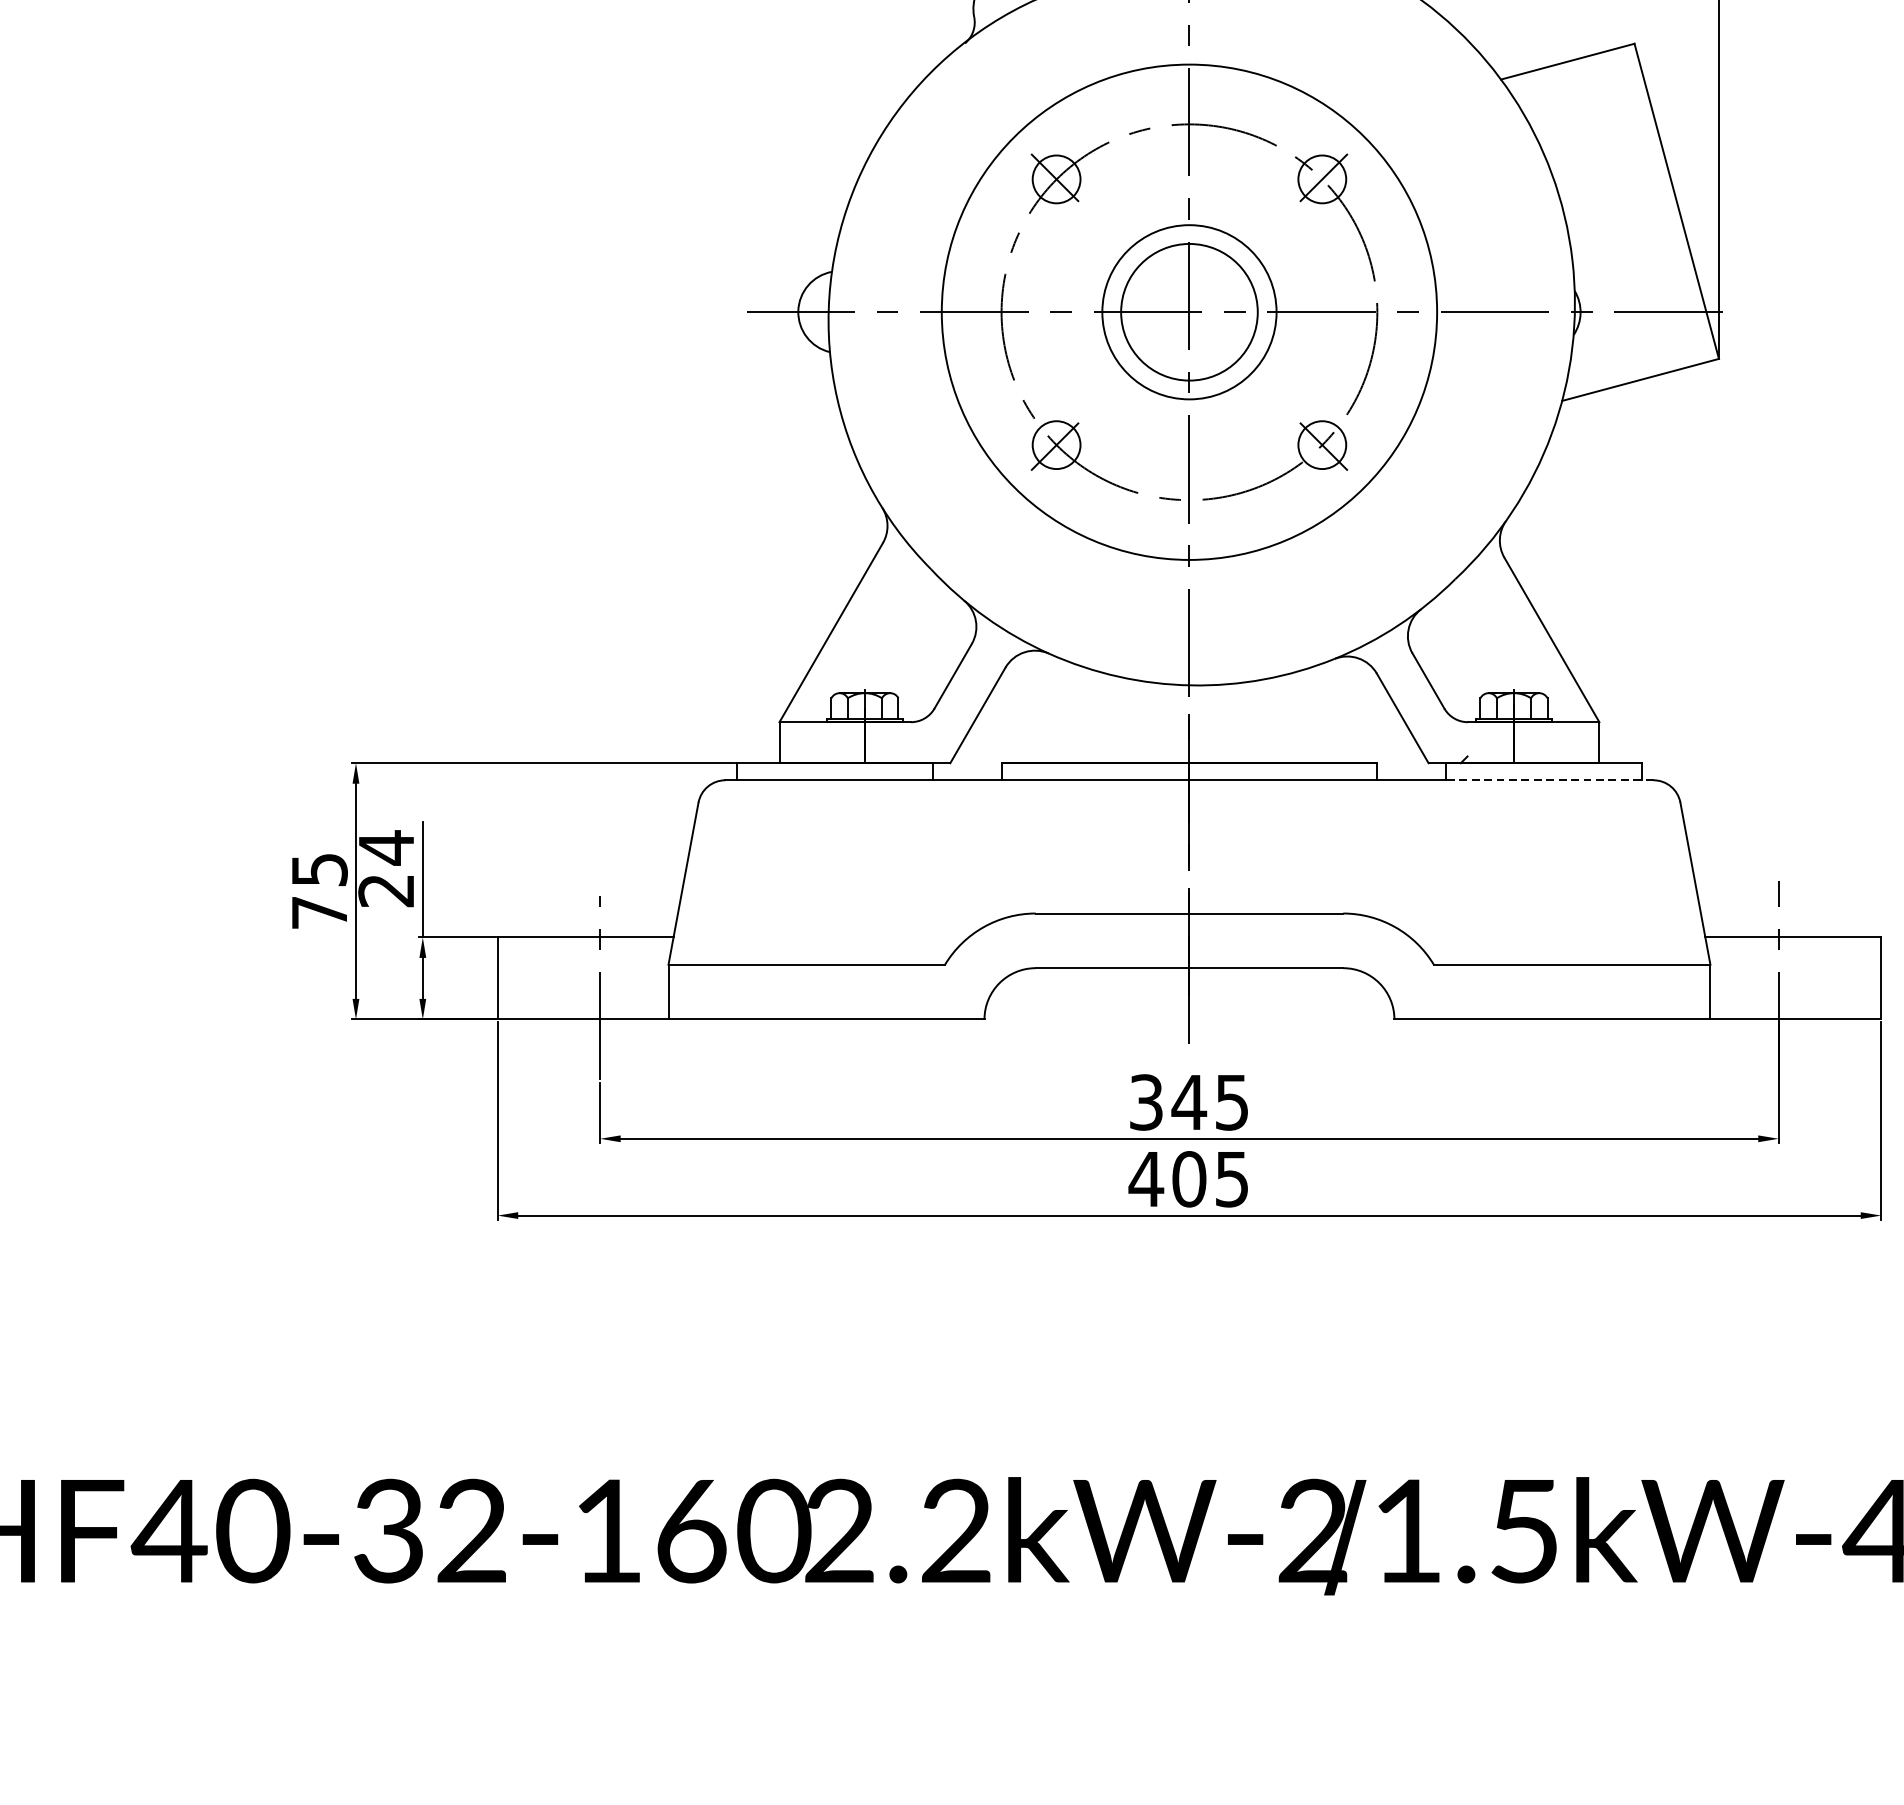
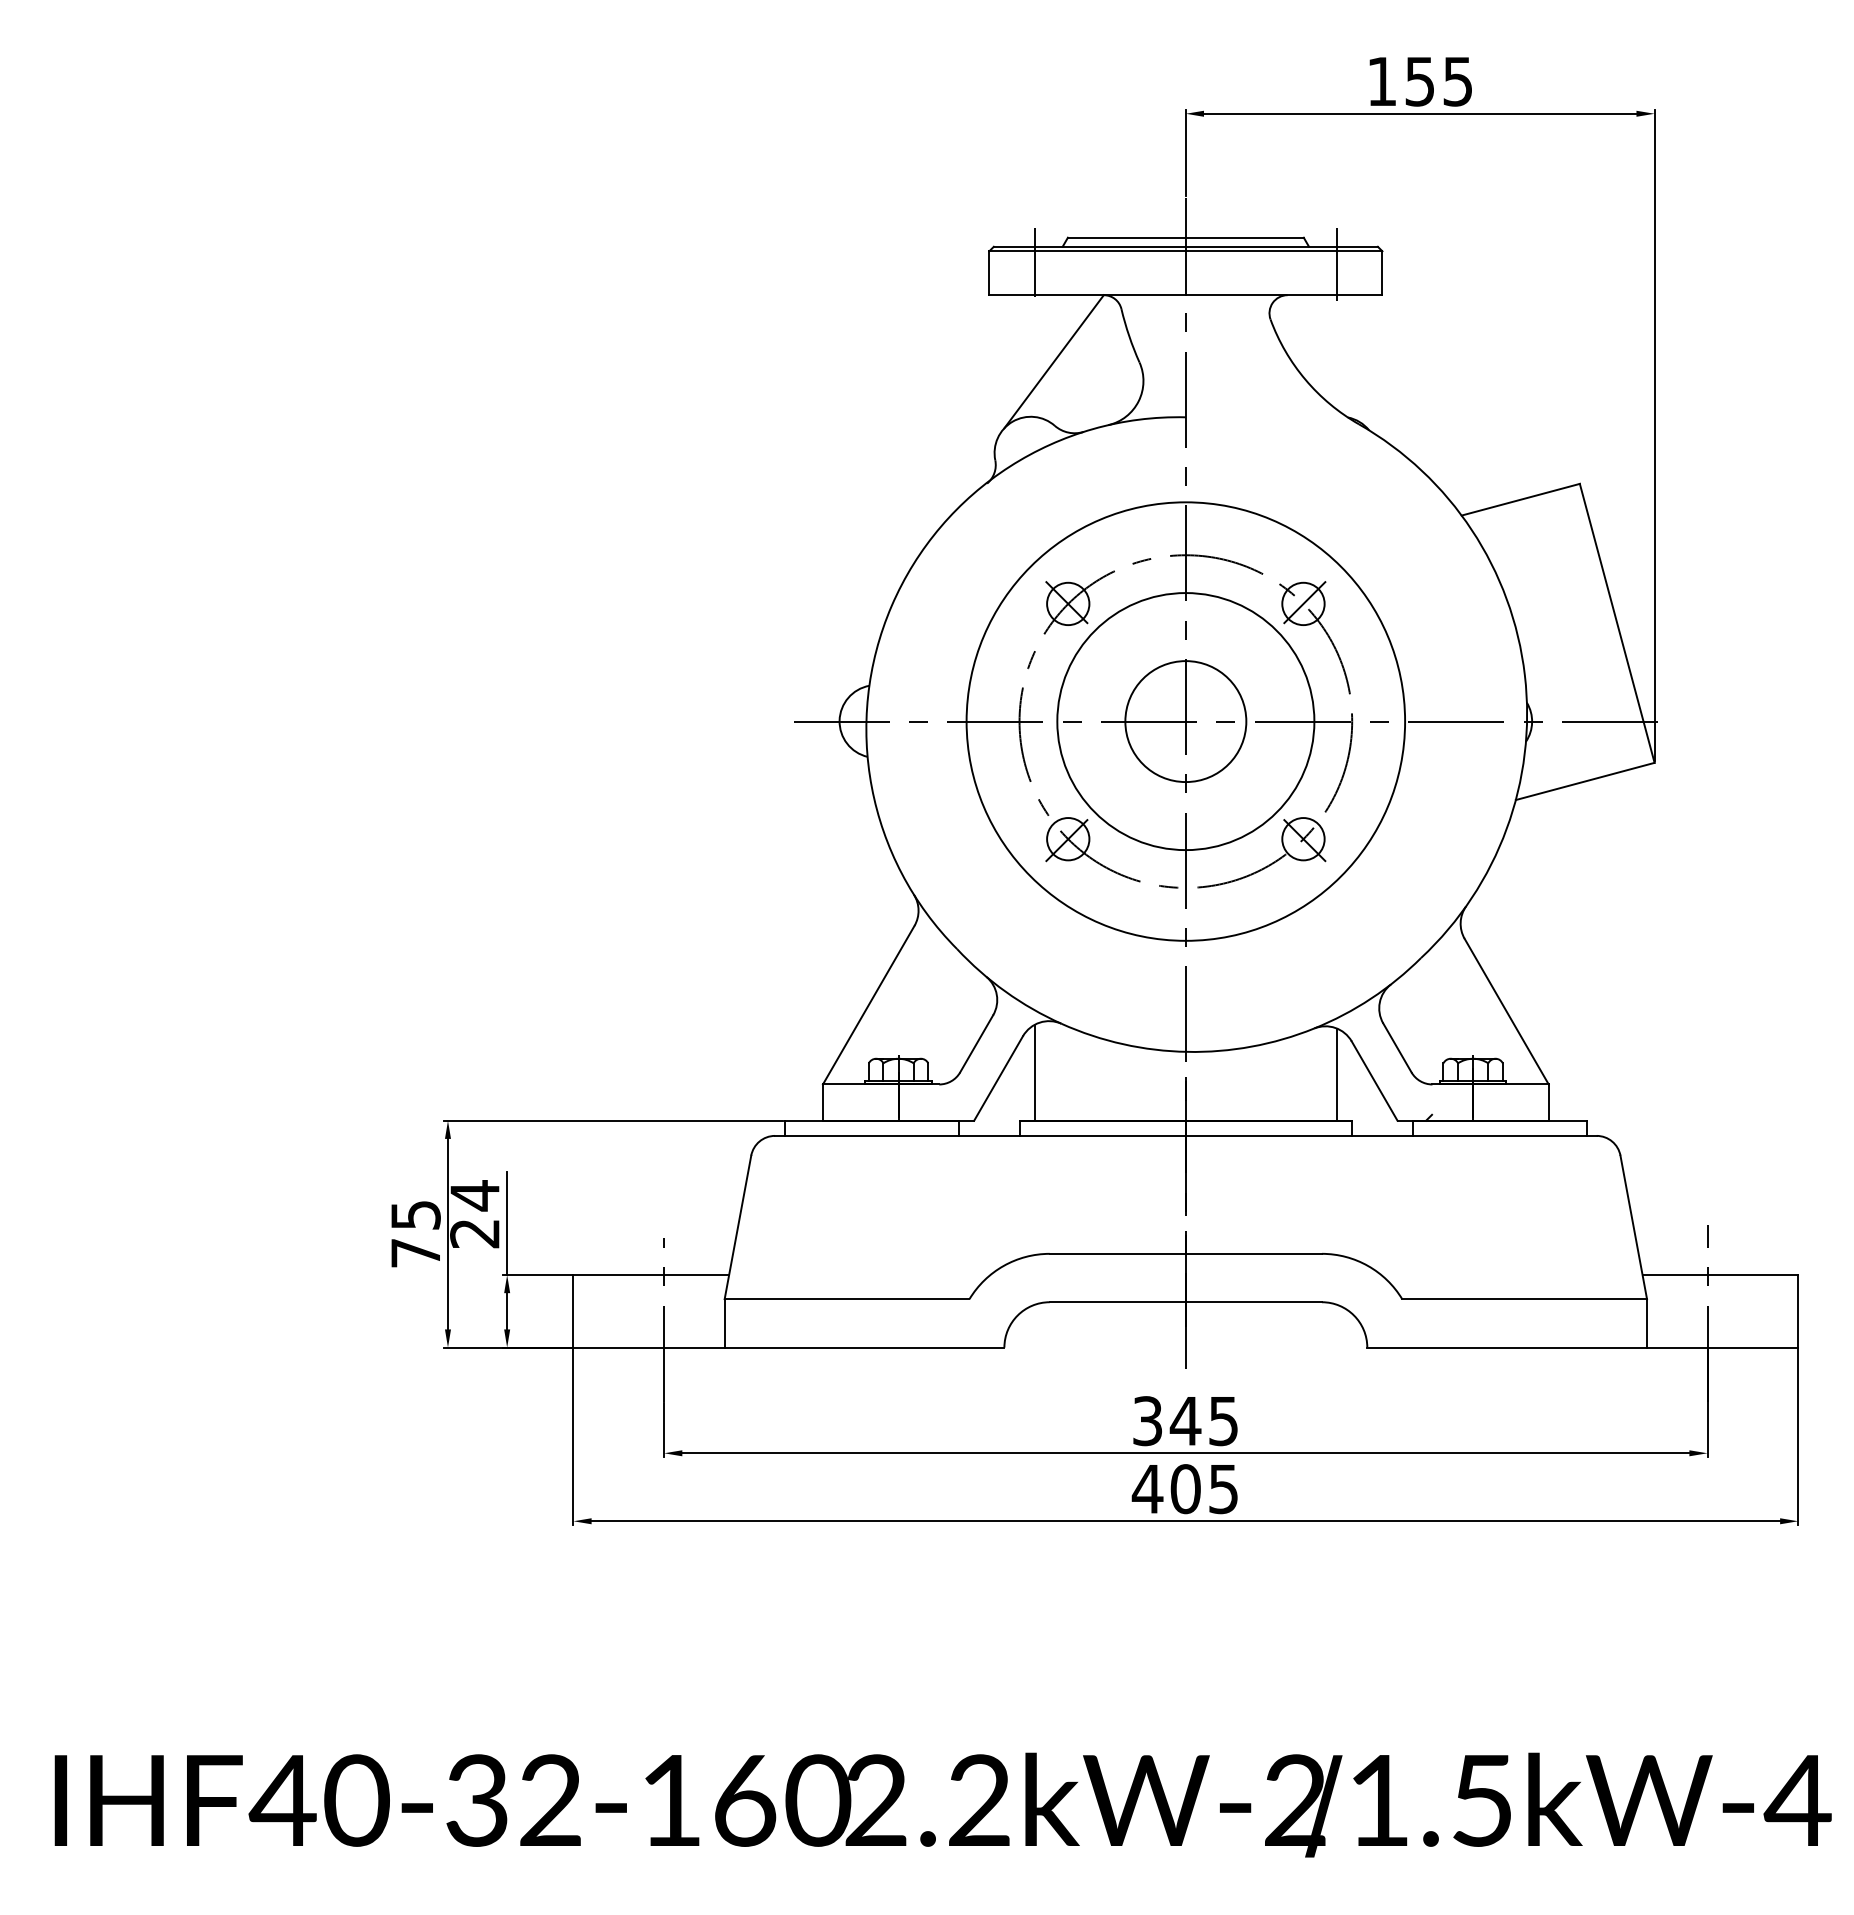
circle: (1189, 312) -> (1185, 721), size x1.67
line: (1018, 708) -> (1034, 1072), added
line: (1360, 710) -> (1337, 1074), added
line: (1549, 779) -> (1504, 1135), dashed -> solid

